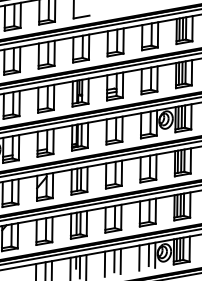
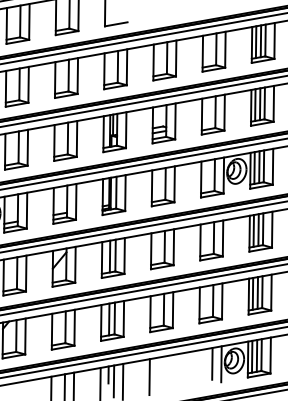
line: (139, 258) -> (198, 368), removed
line: (113, 261) -> (162, 372), removed
line: (120, 261) -> (172, 373), removed

